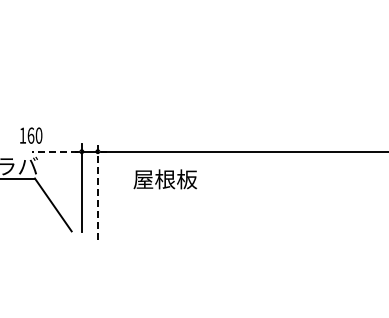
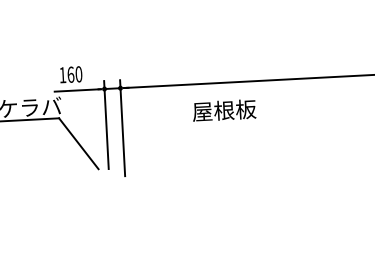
text: (31, 135) -> (71, 74), moved
line: (54, 151) -> (77, 90), dashed -> solid
text: (164, 179) -> (223, 110), moved
line: (97, 191) -> (122, 127), dashed -> solid

